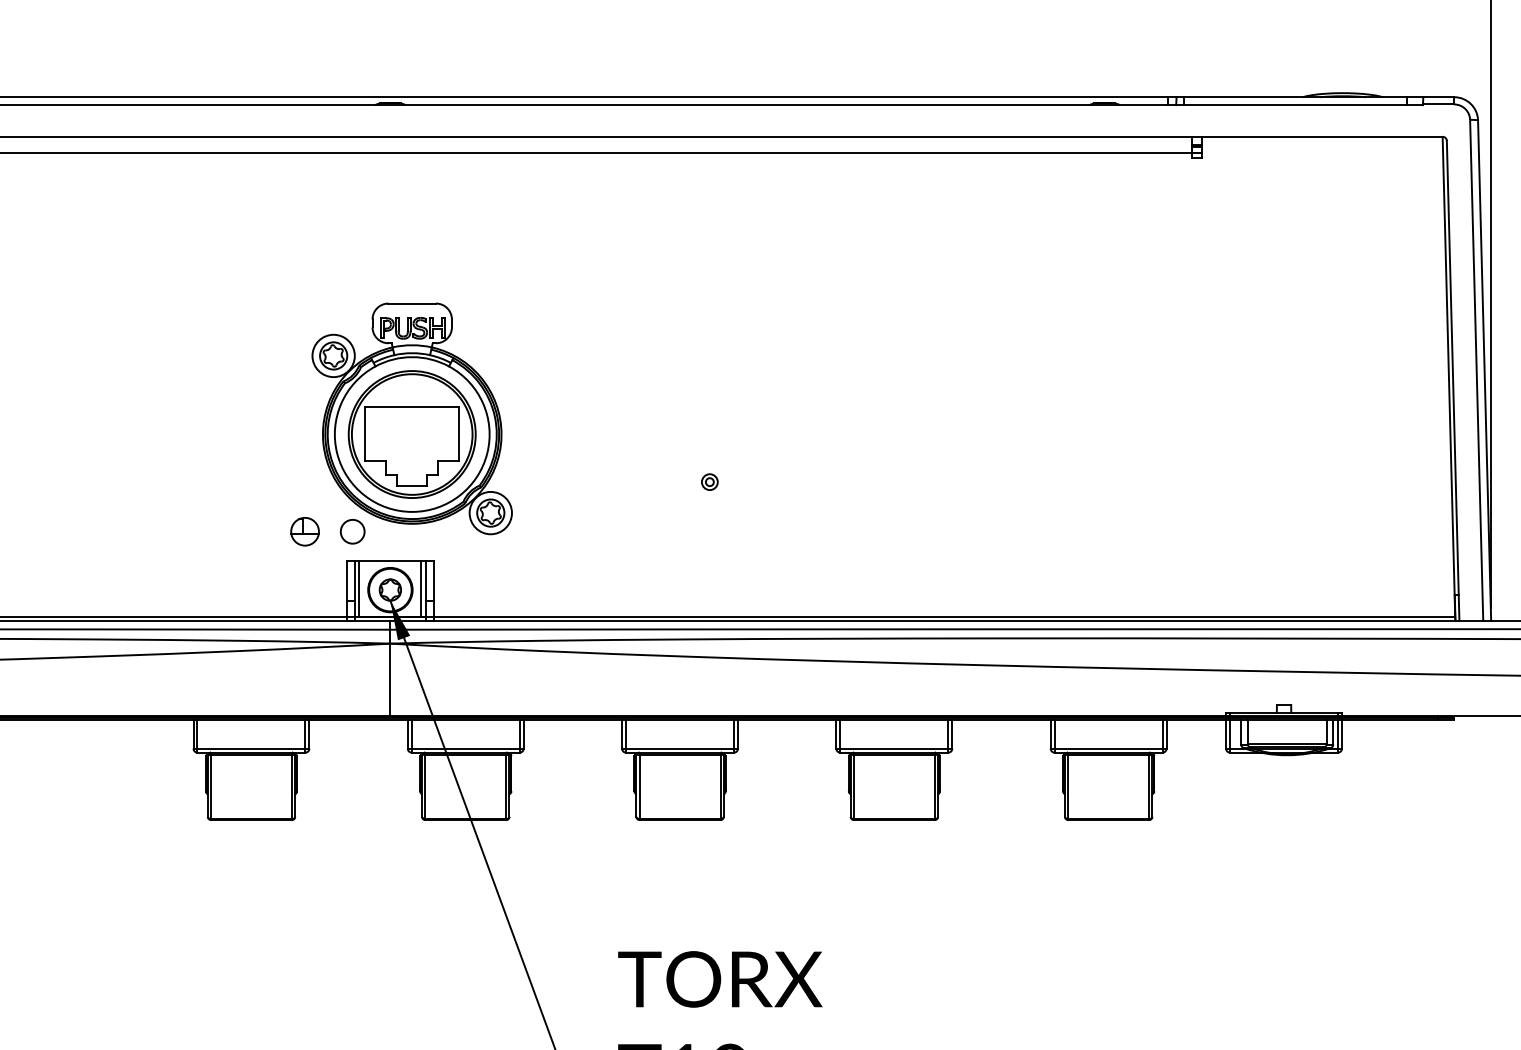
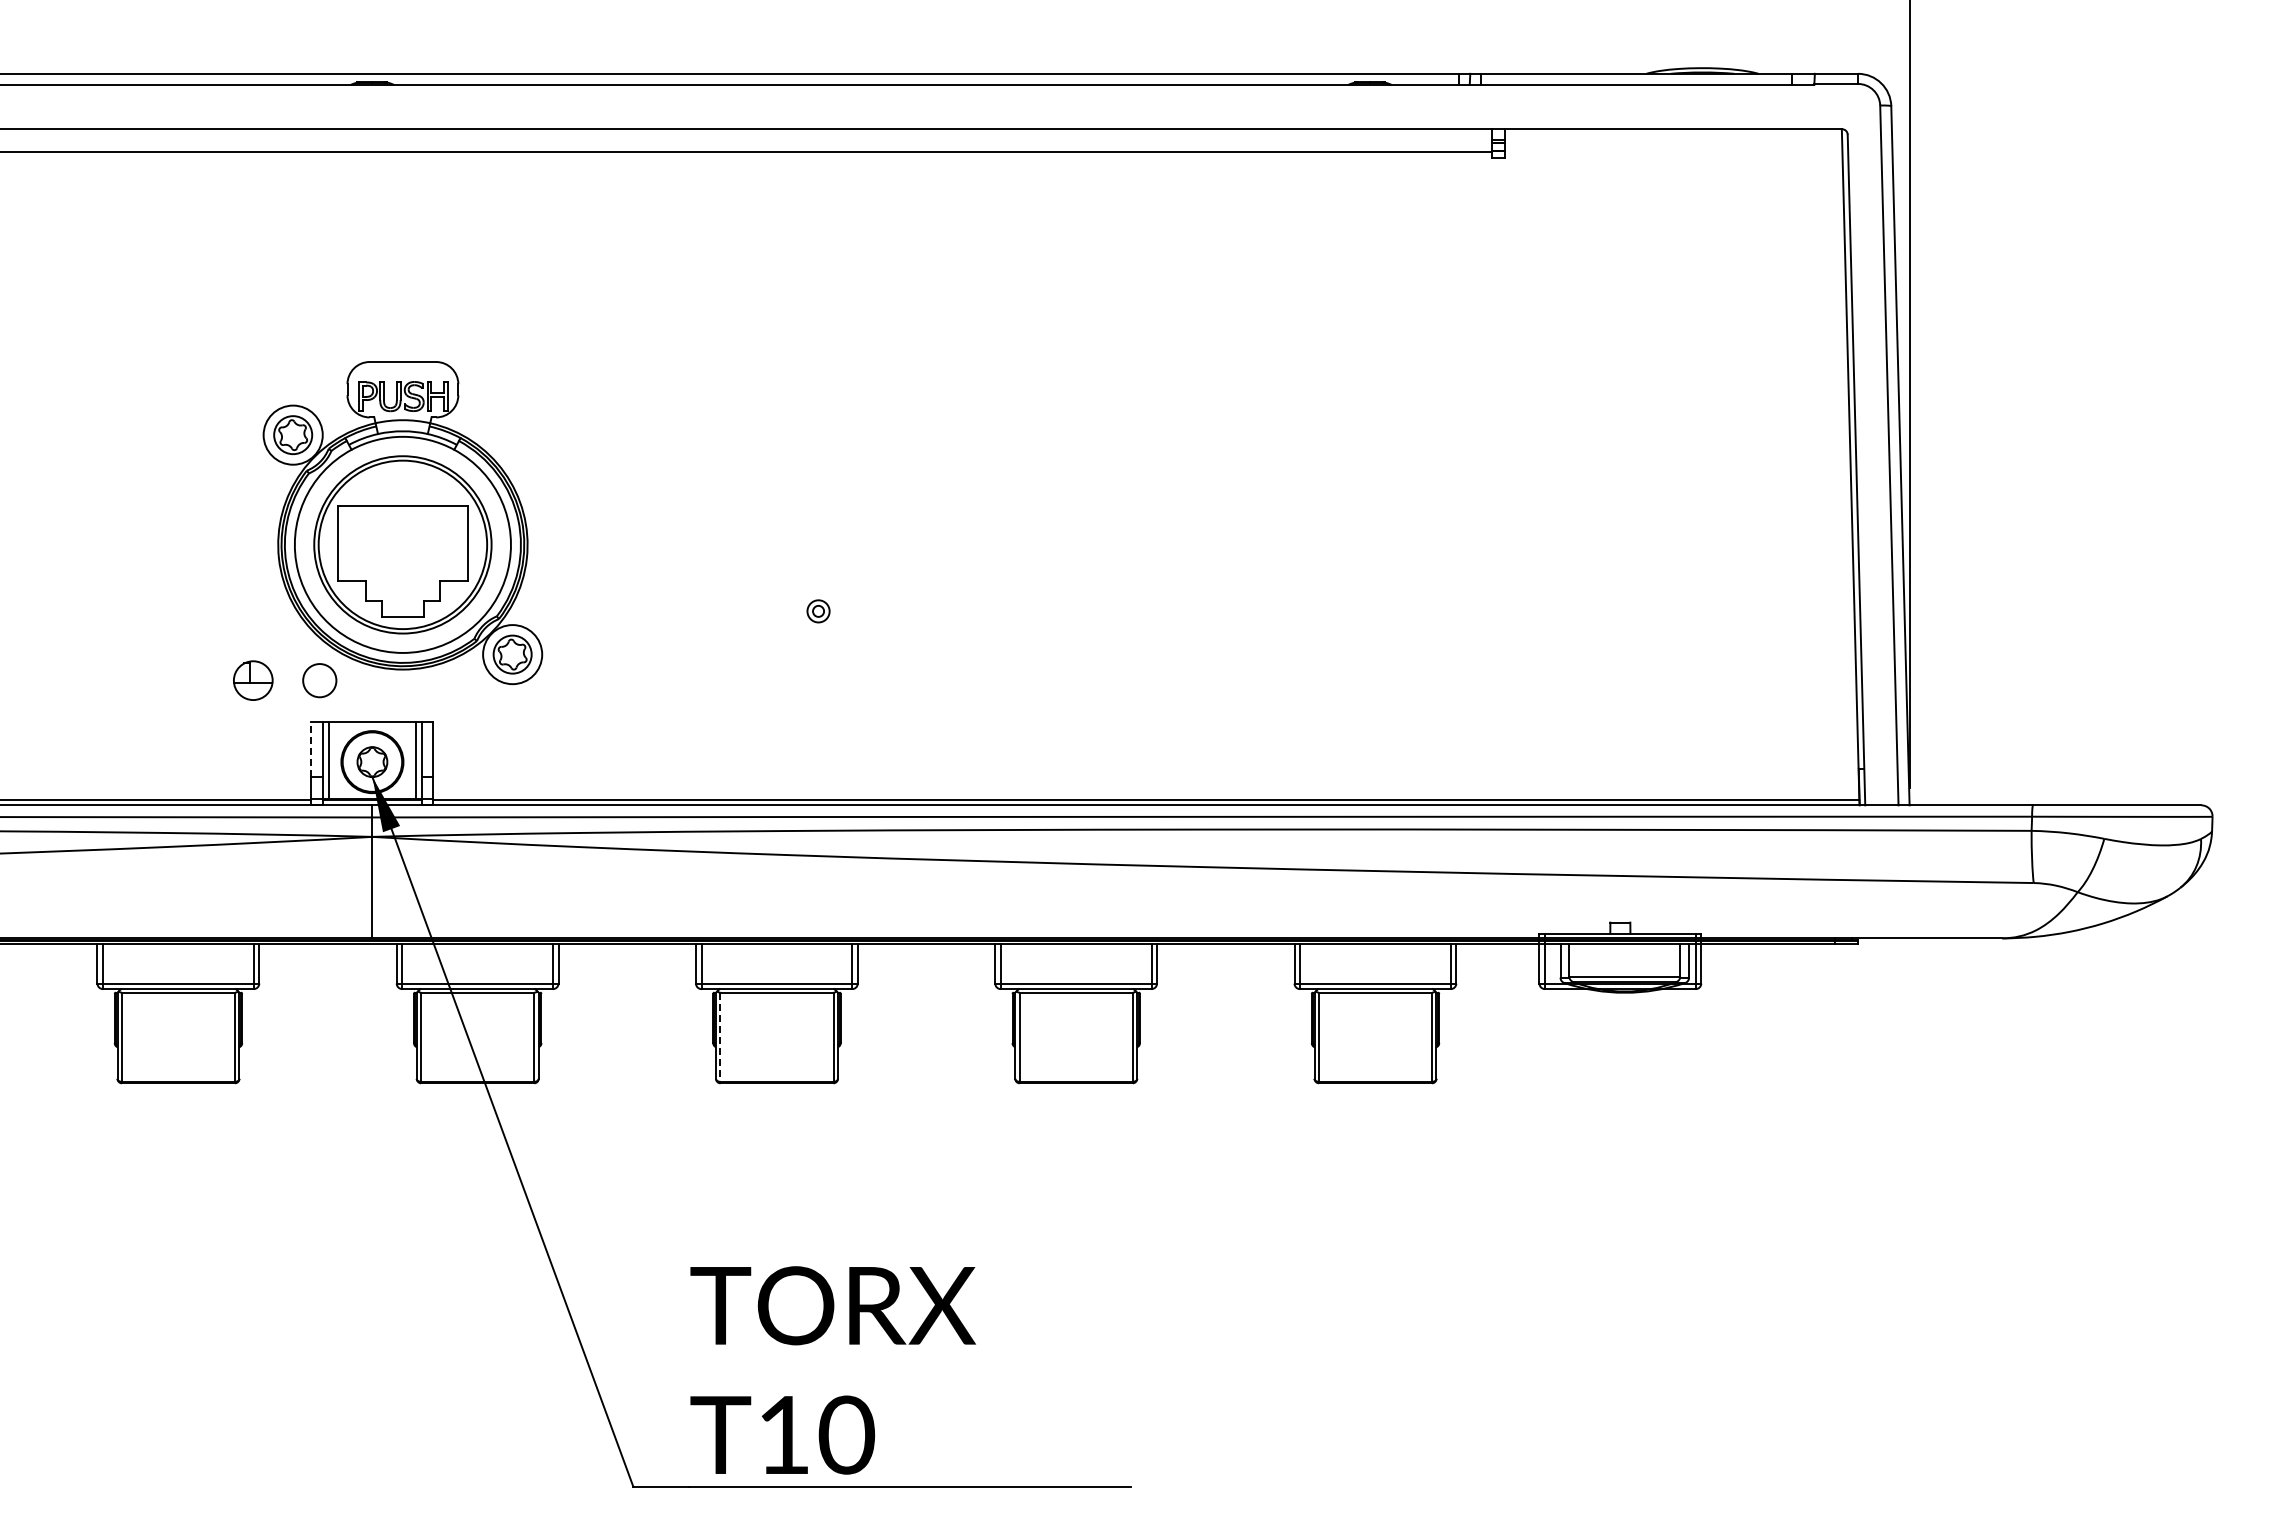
line: (346, 581) -> (311, 749), solid -> dashed
line: (639, 787) -> (720, 1037), solid -> dashed

